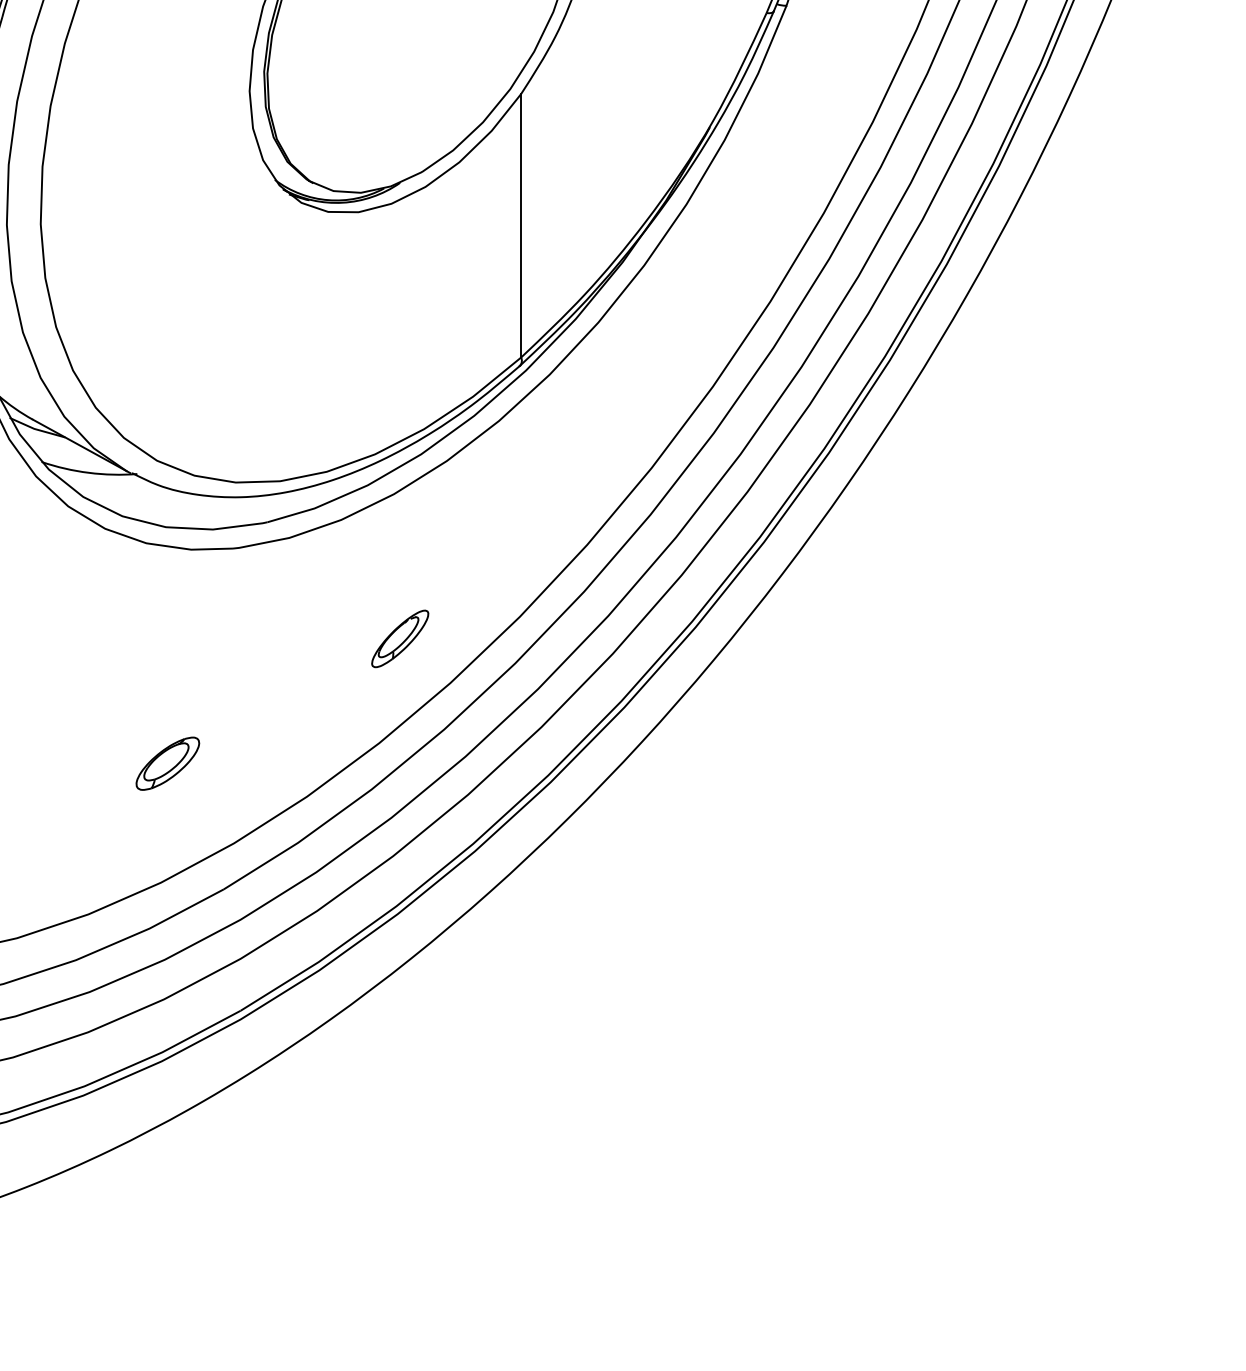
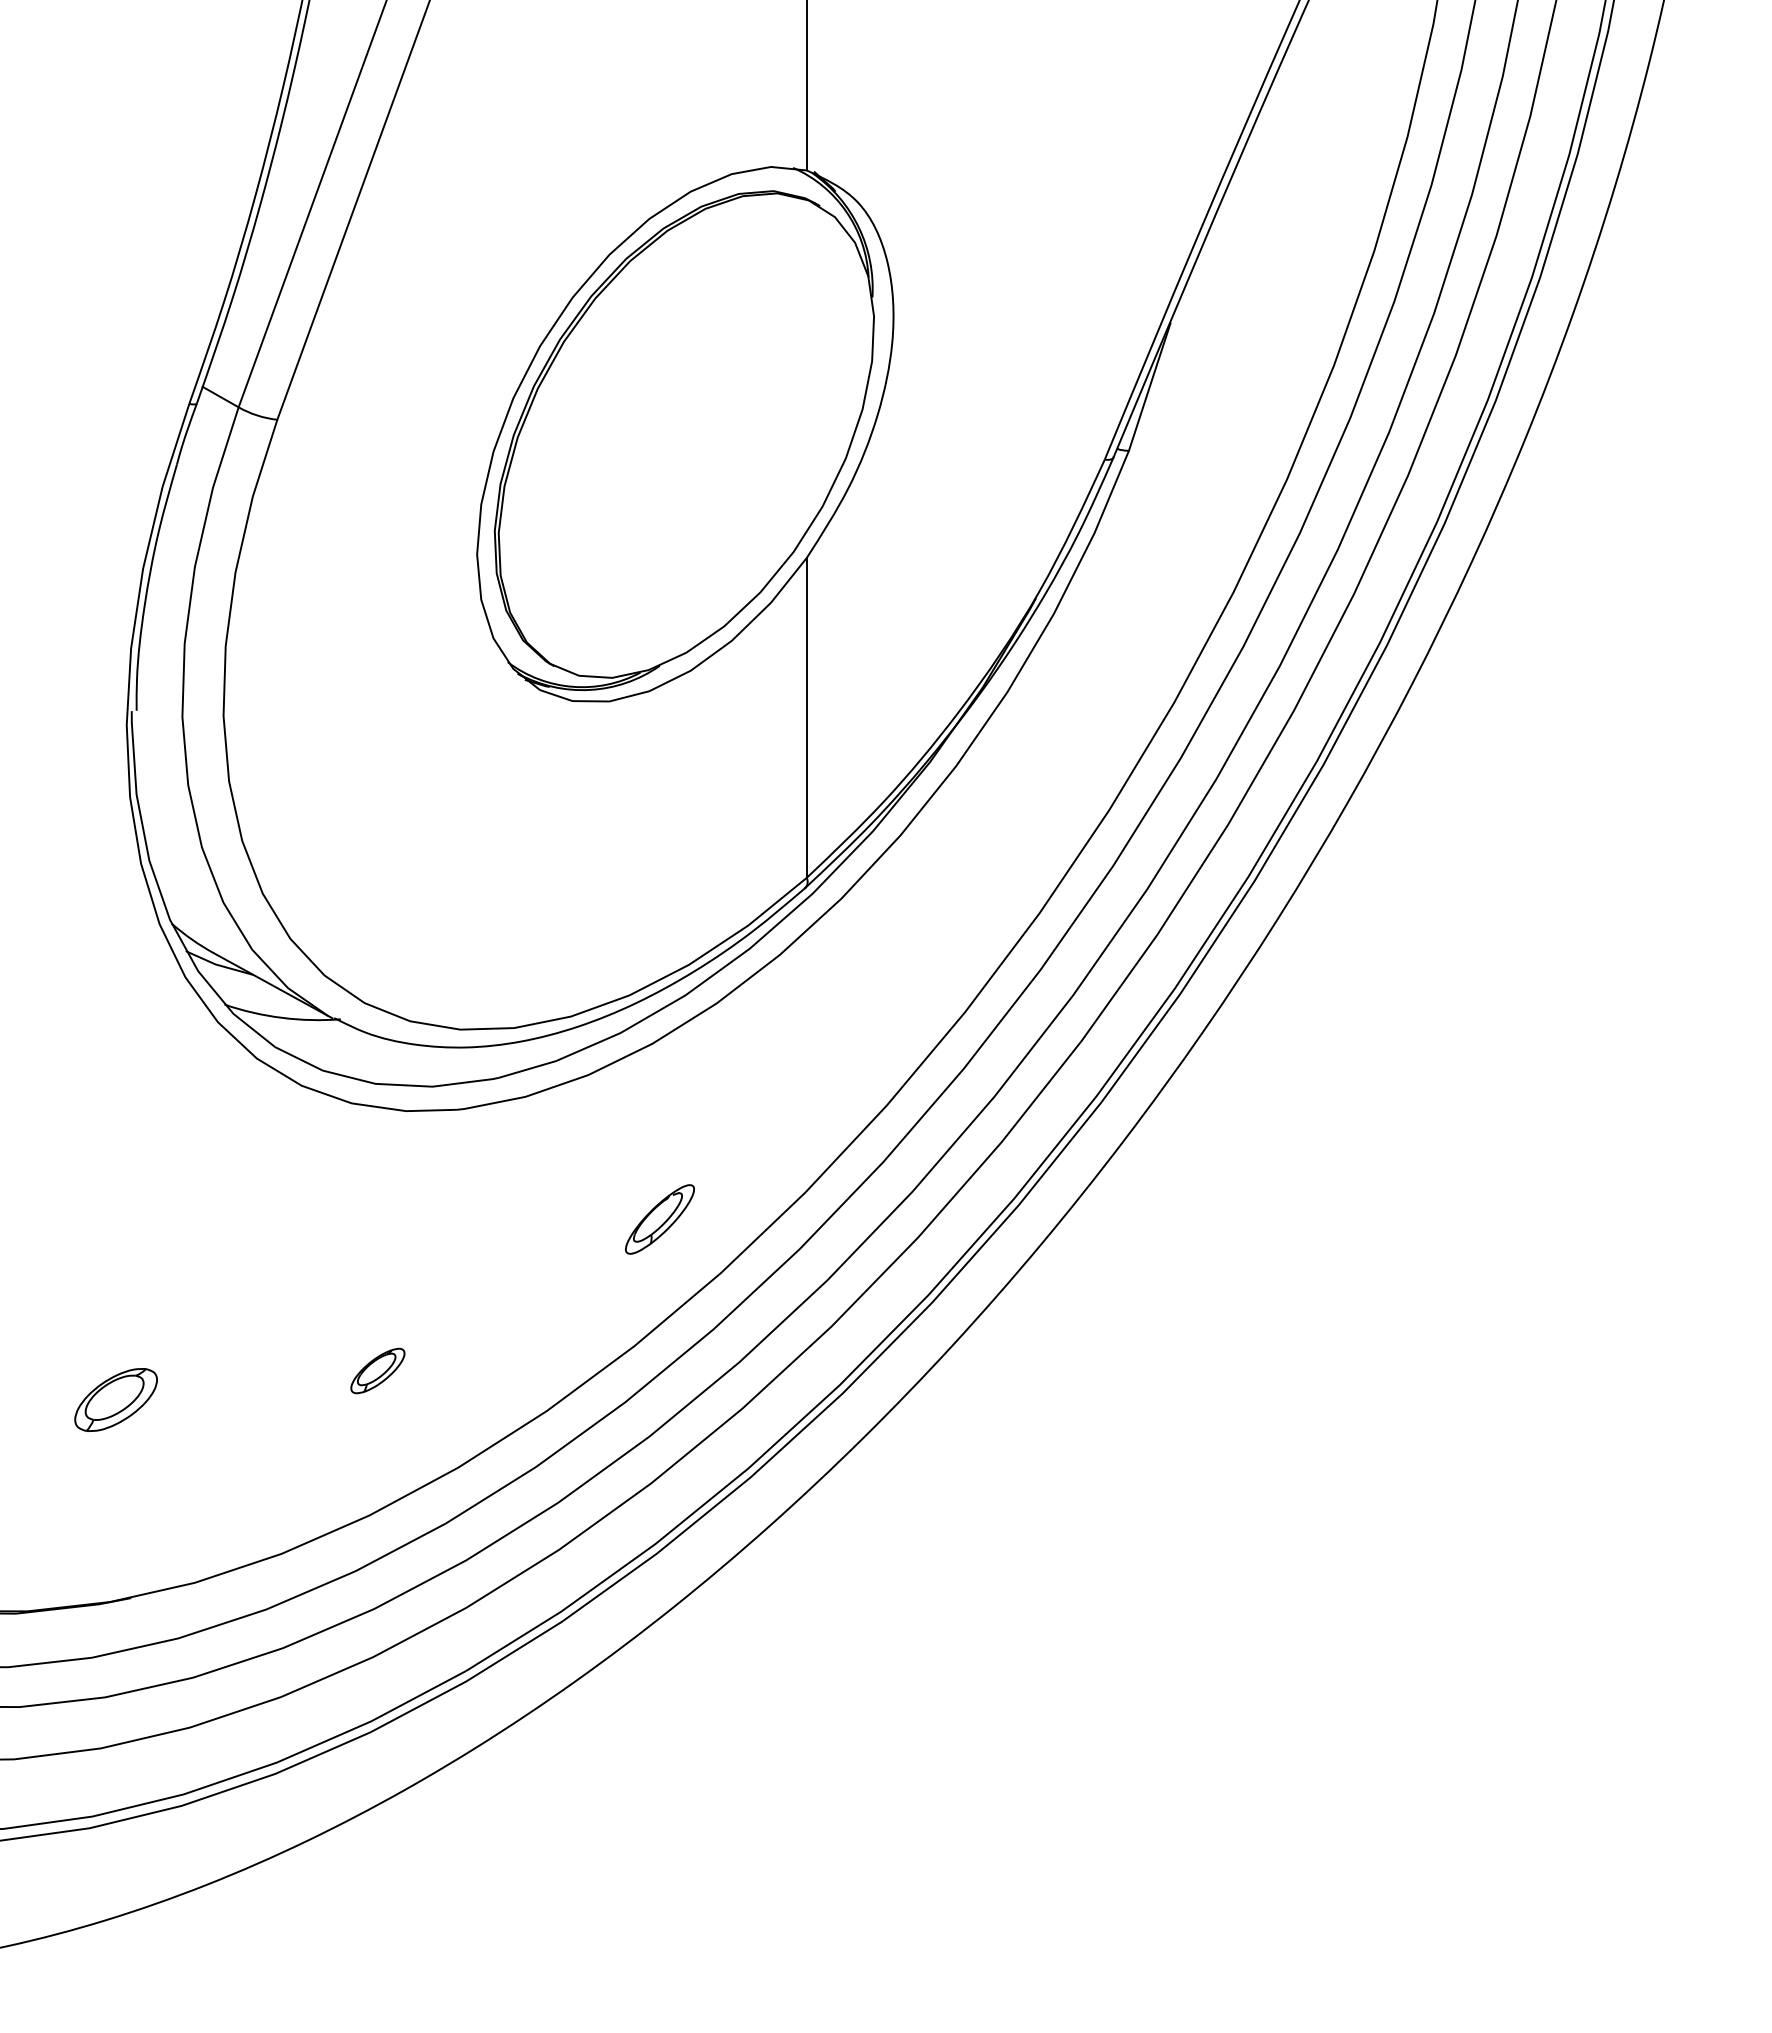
part: (167, 763) -> (377, 1370), size x0.7

